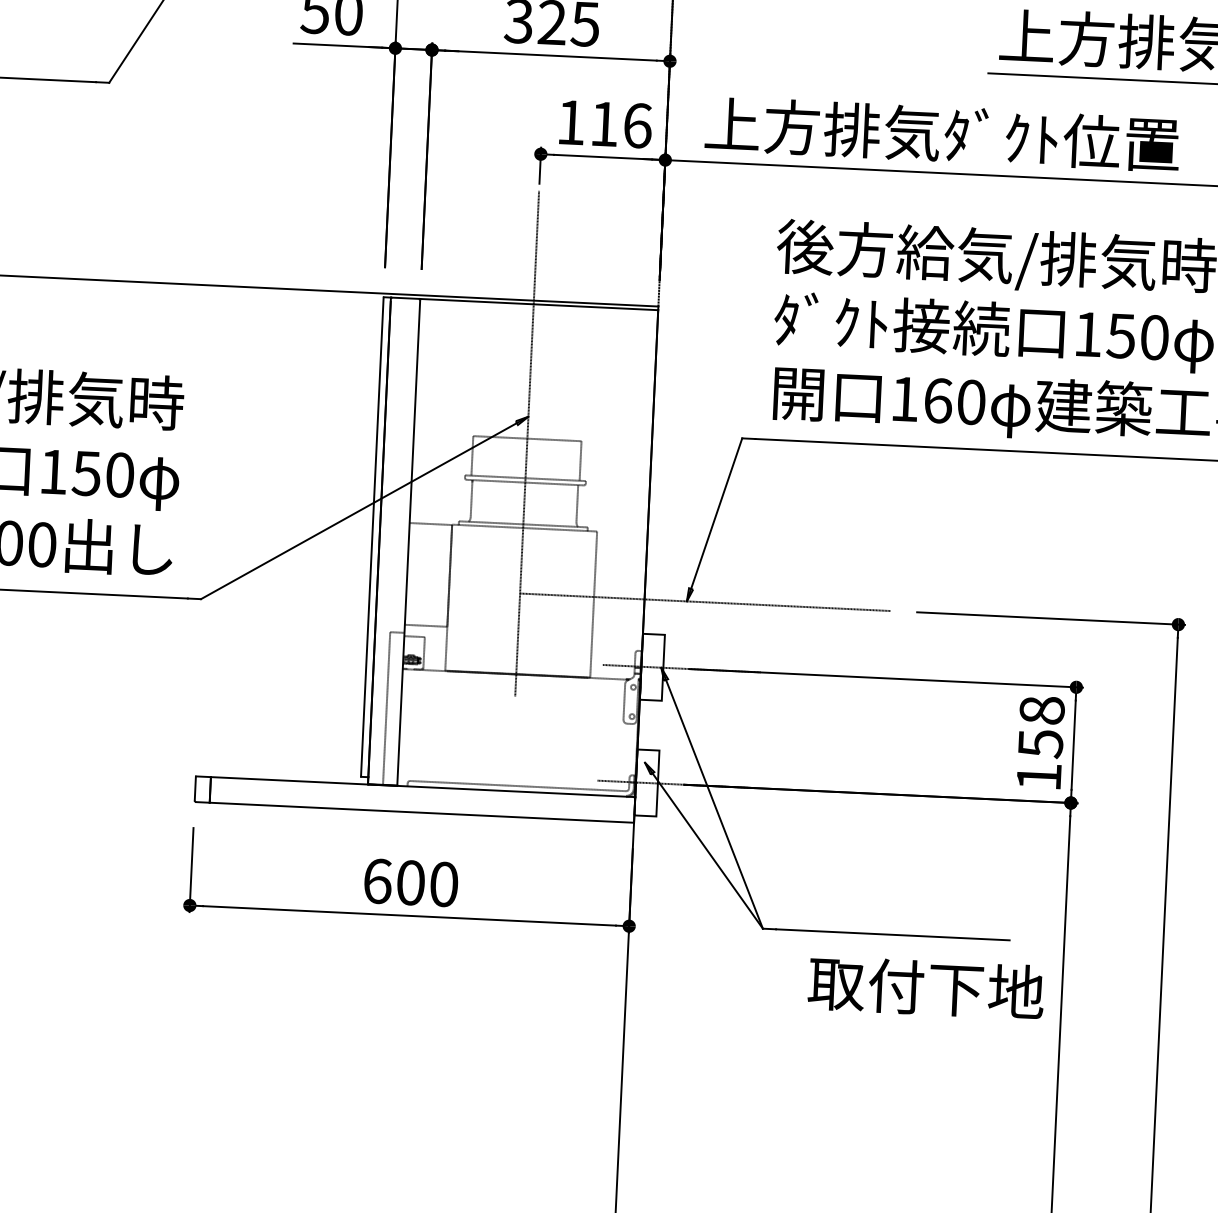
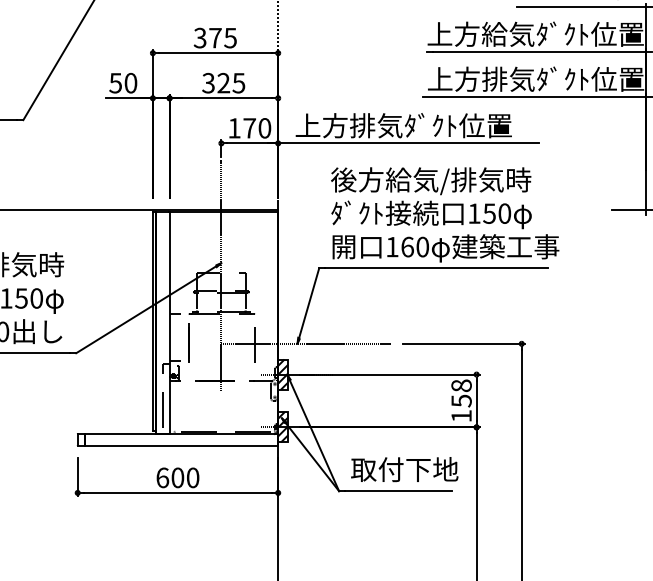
text: (621, 125) -> (257, 128), 116 -> 170
hatch: (653, 667) -> (283, 374), added
hatch: (647, 783) -> (283, 427), added
text: (925, 987) -> (404, 469), moved

